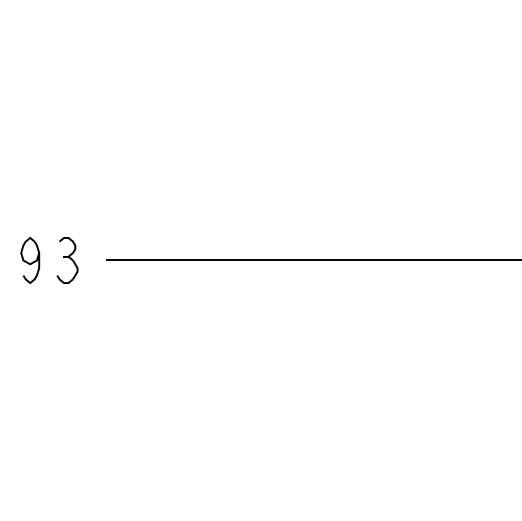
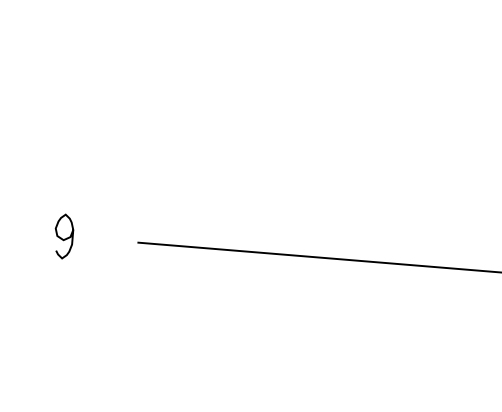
part: (67, 260) -> (100, 239), removed

